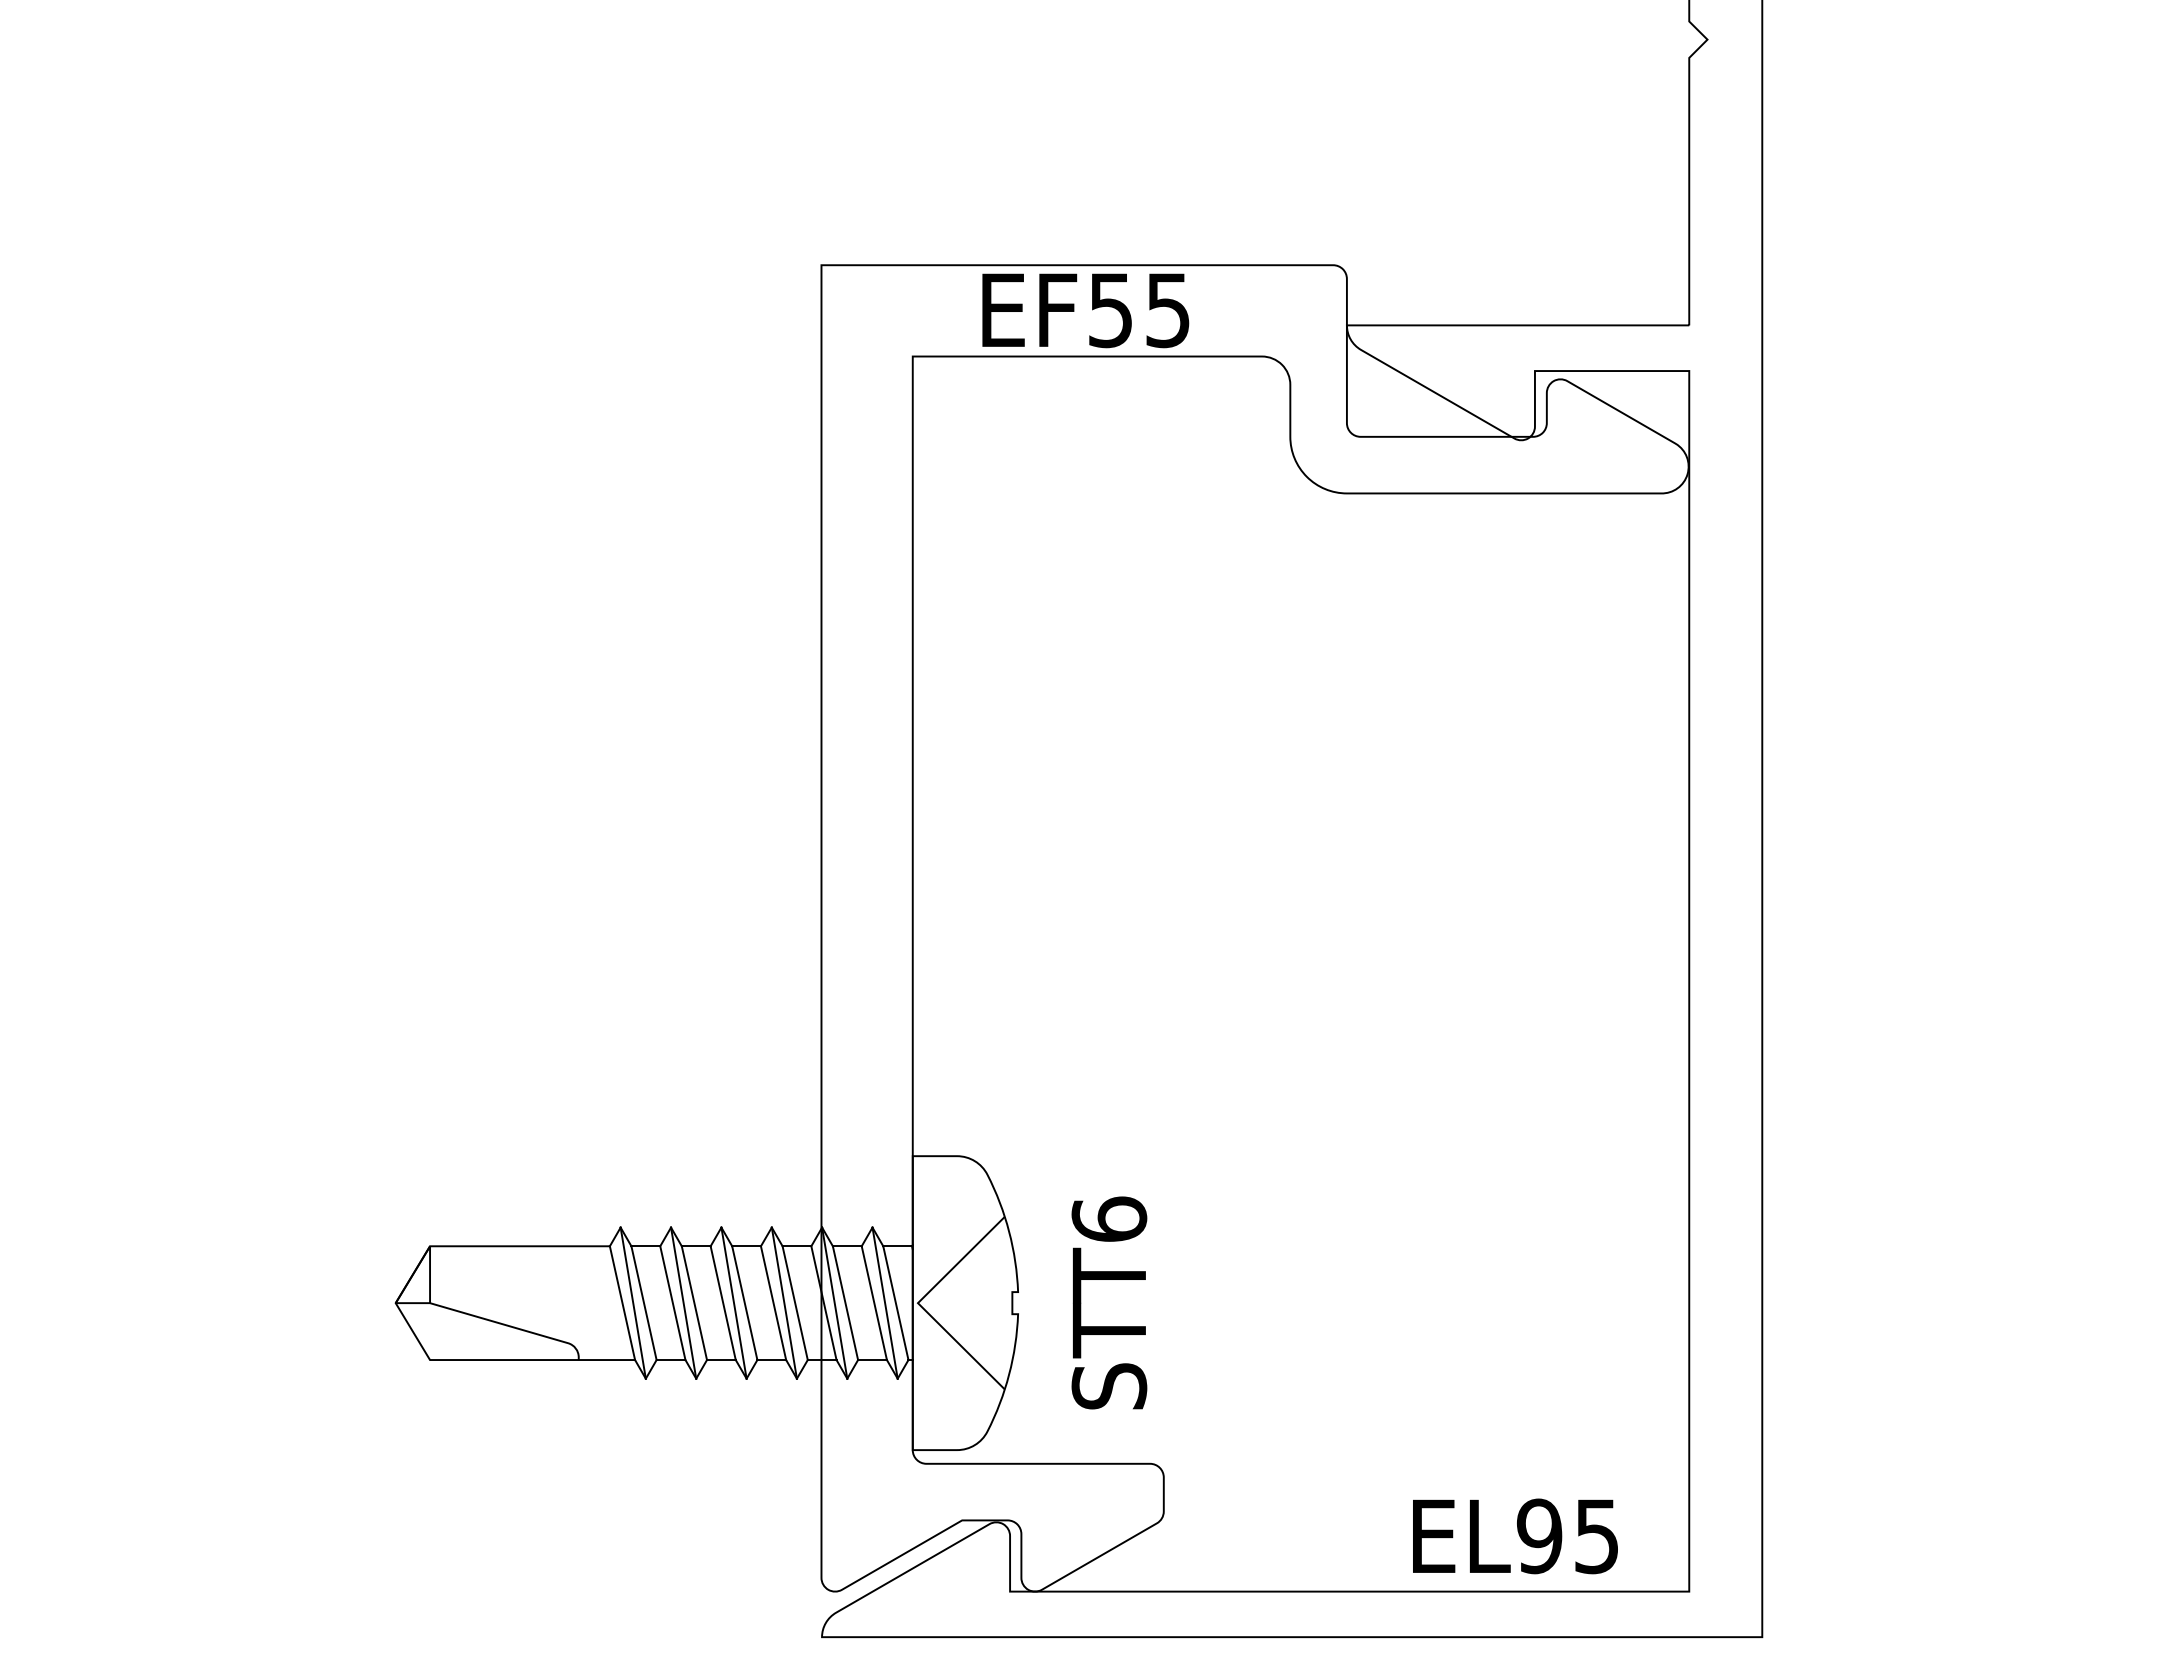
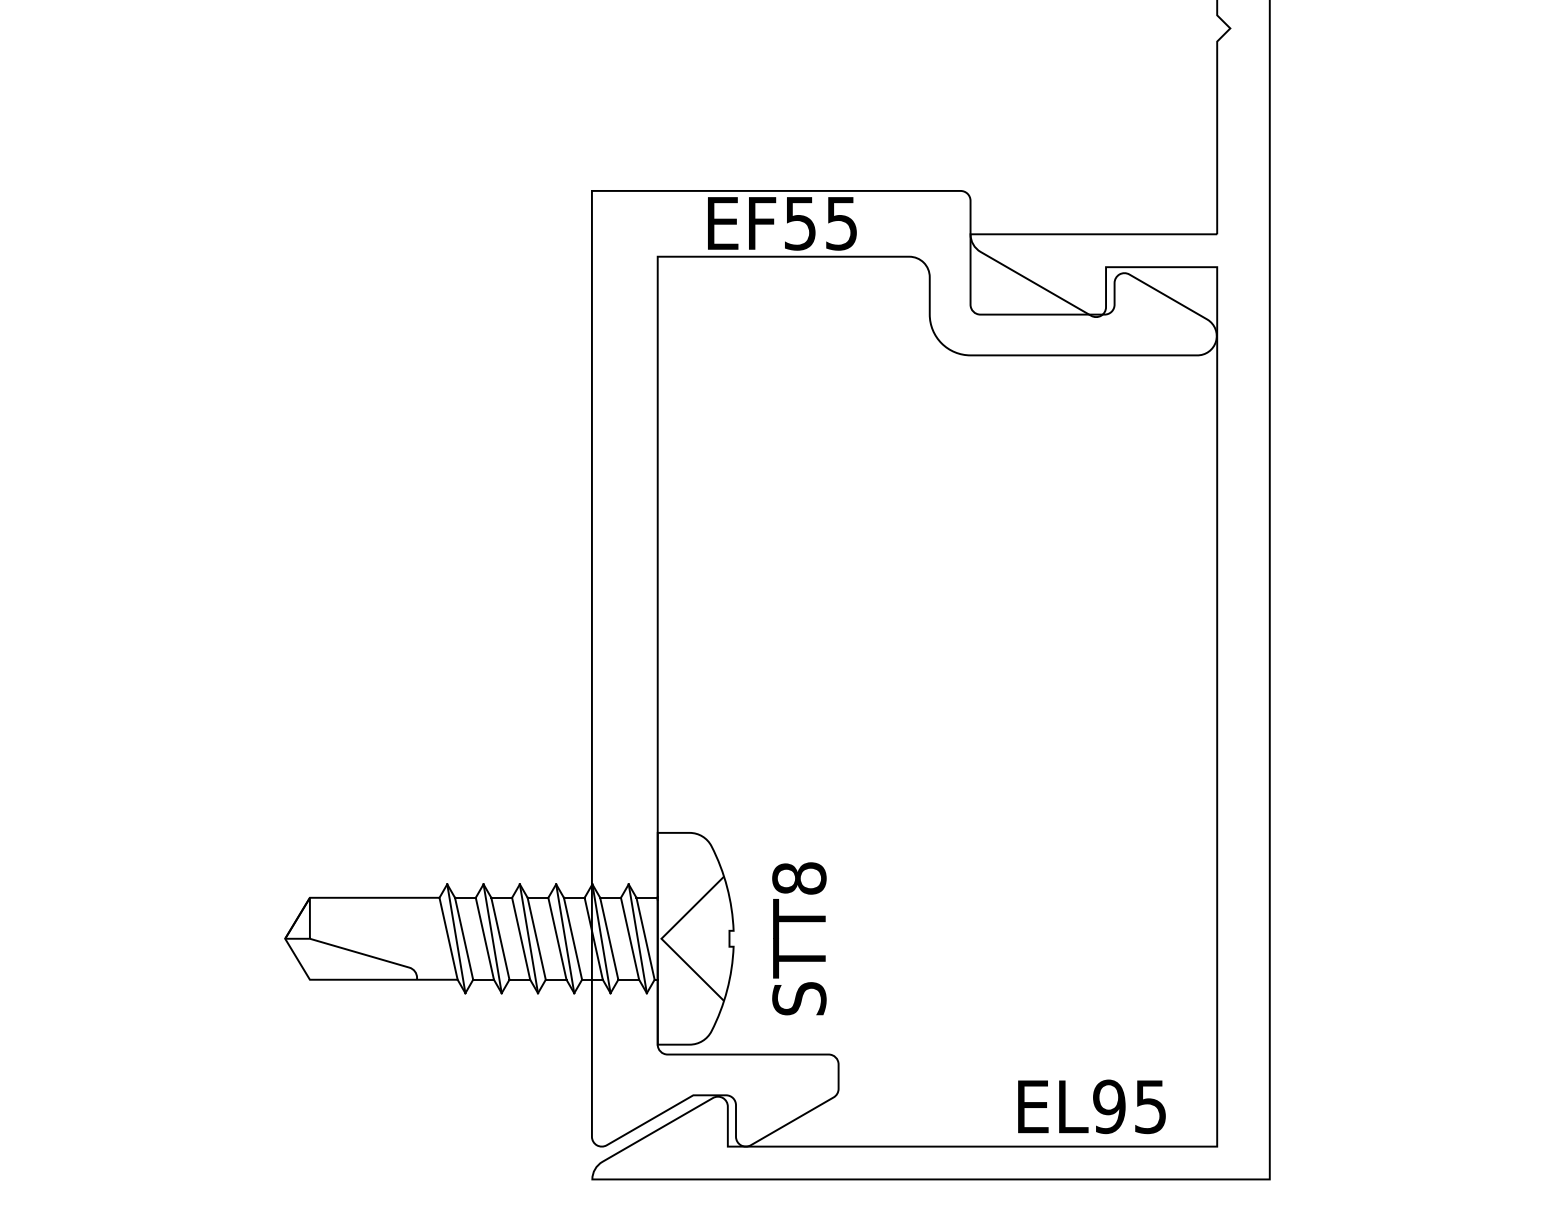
text: (1109, 1218) -> (799, 877), STT6 -> STT8

